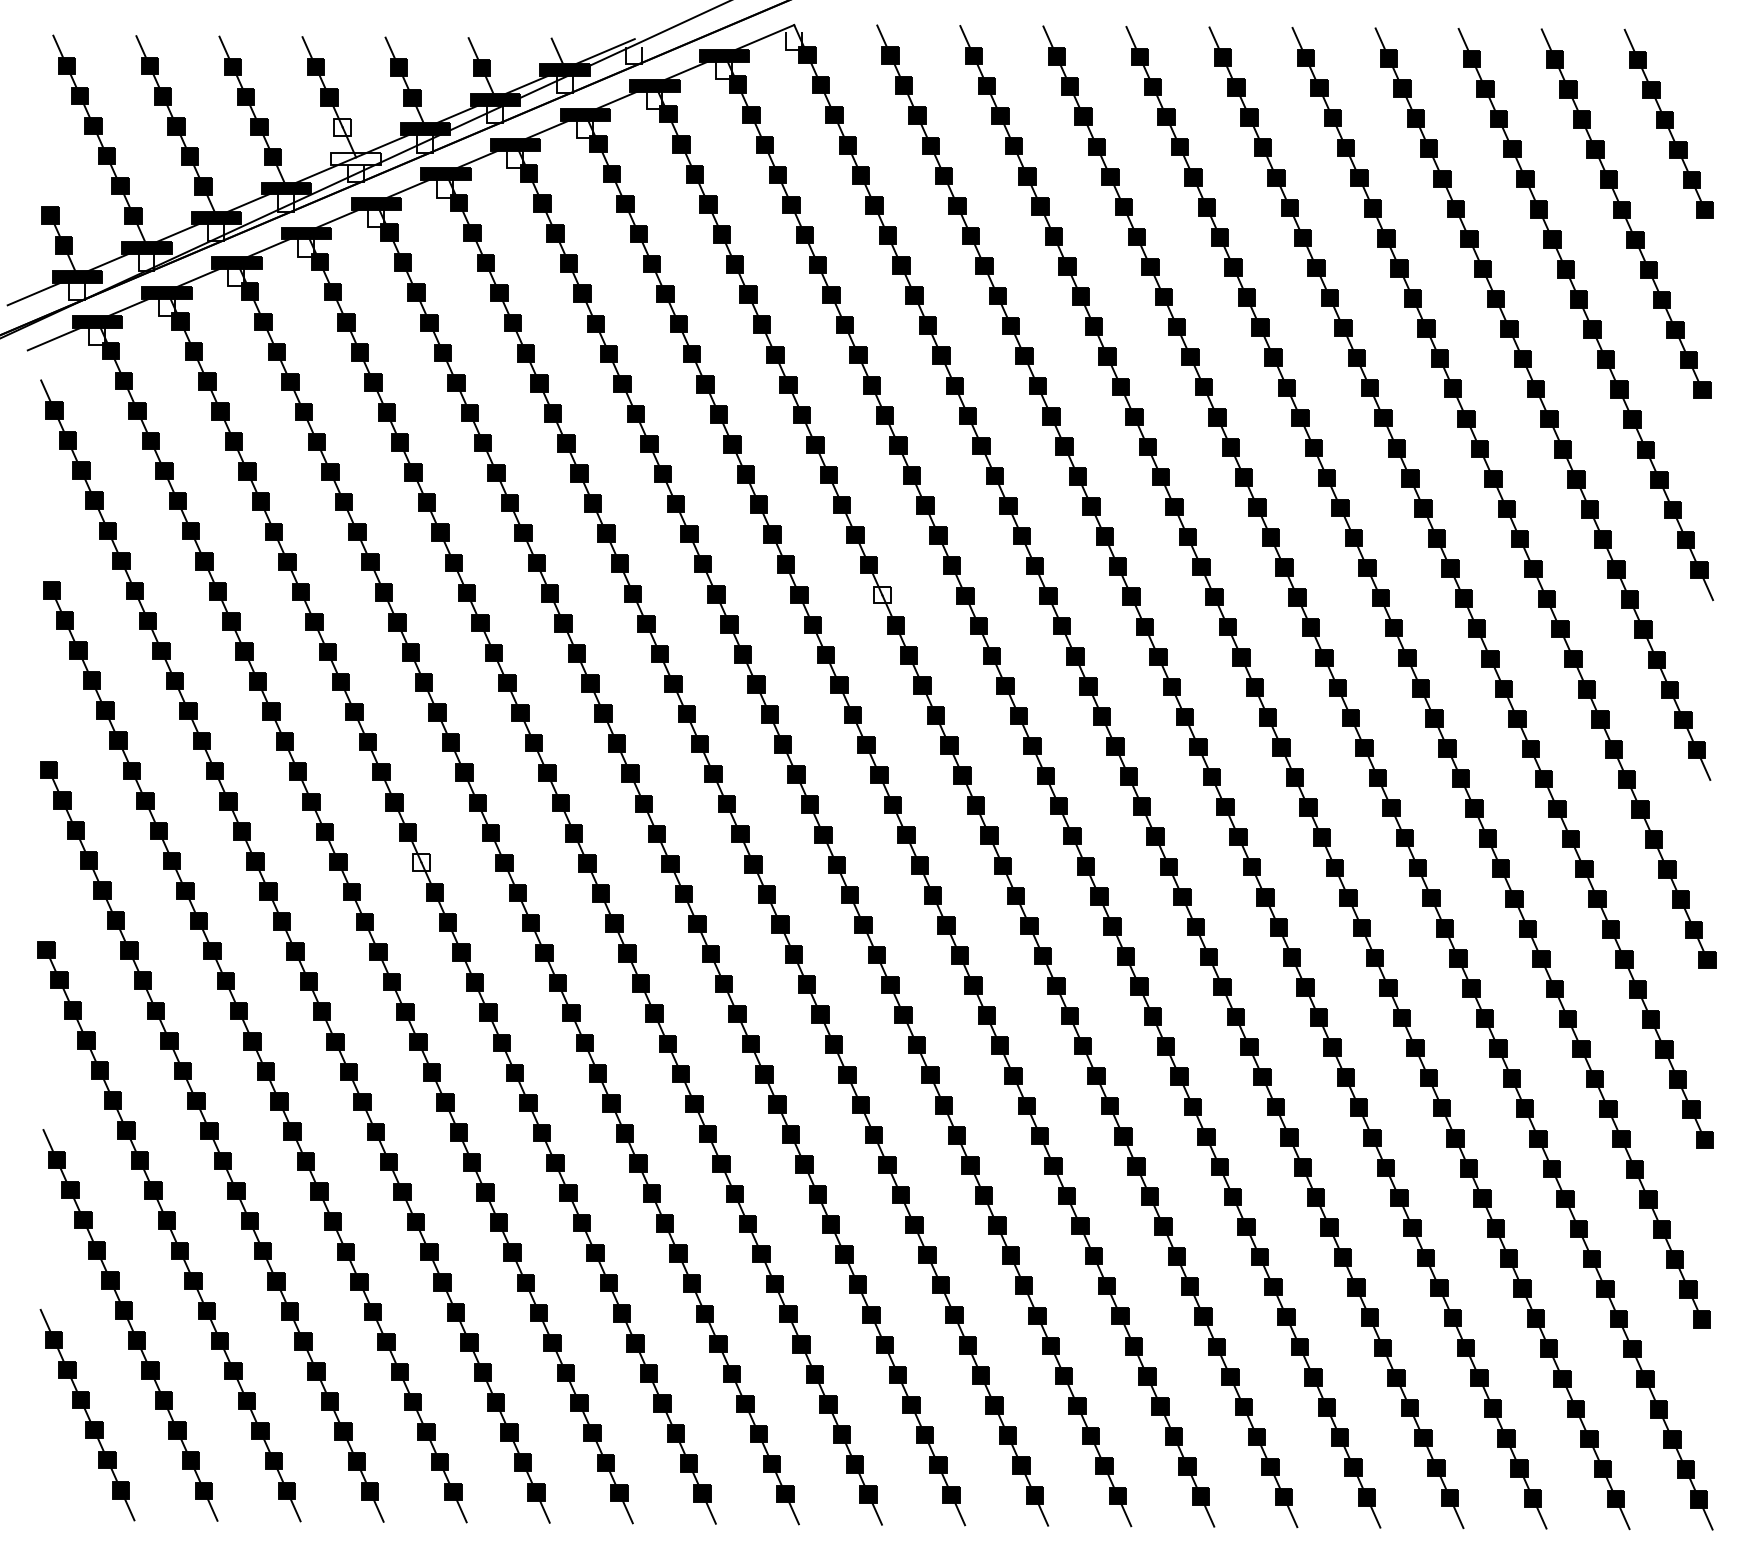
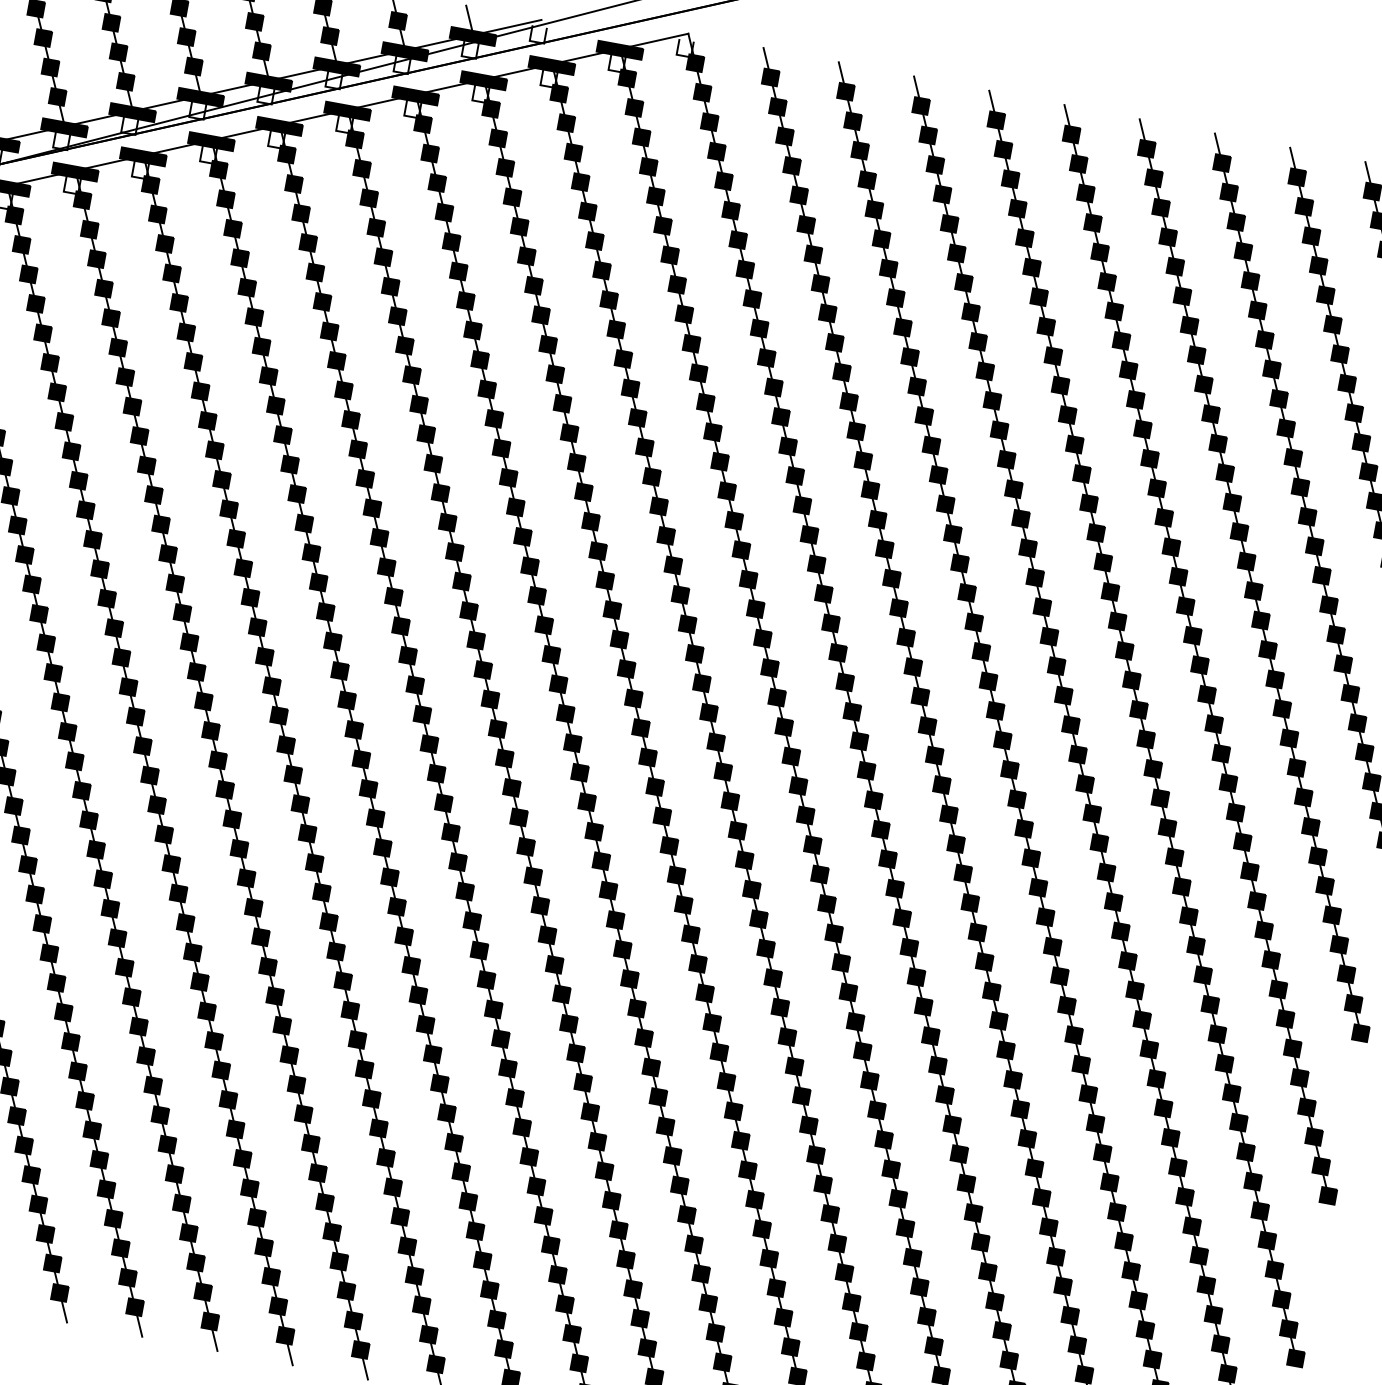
fill: (342, 127) -> (261, 51), added
fill: (355, 158) -> (268, 81), added
fill: (882, 595) -> (673, 565), added
fill: (421, 862) -> (211, 731), added

